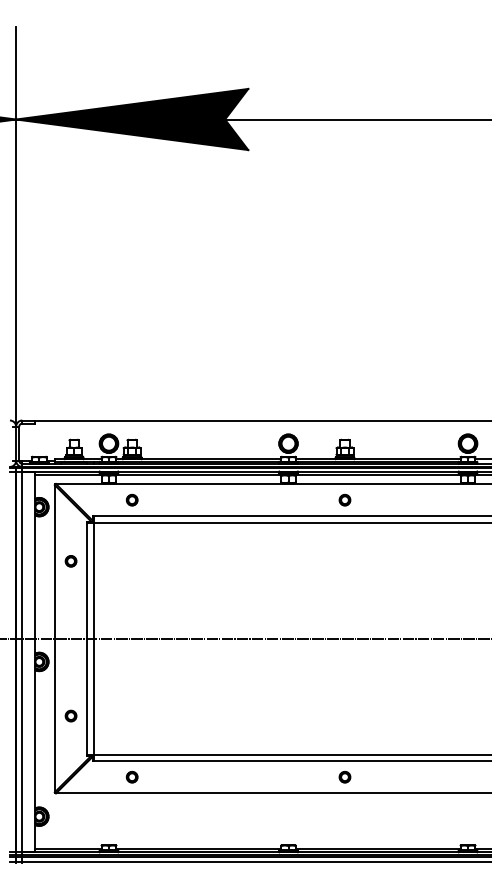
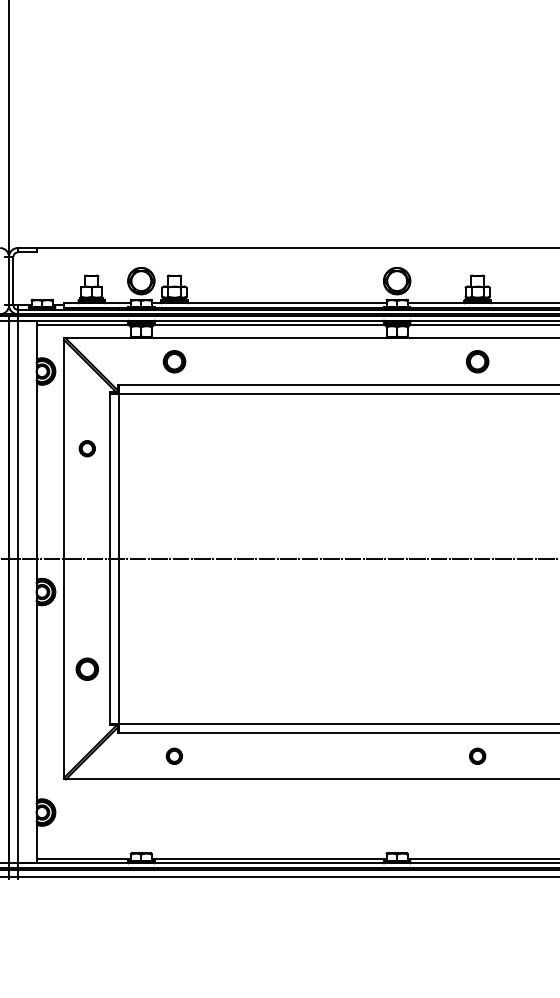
part: (131, 499) -> (173, 360), size x1.4
part: (344, 499) -> (476, 360), size x1.4
part: (70, 715) -> (86, 668), size x1.4

